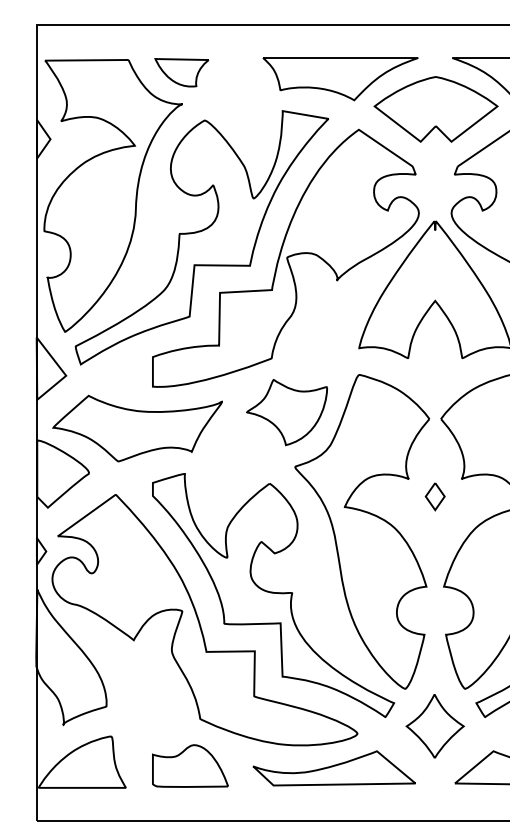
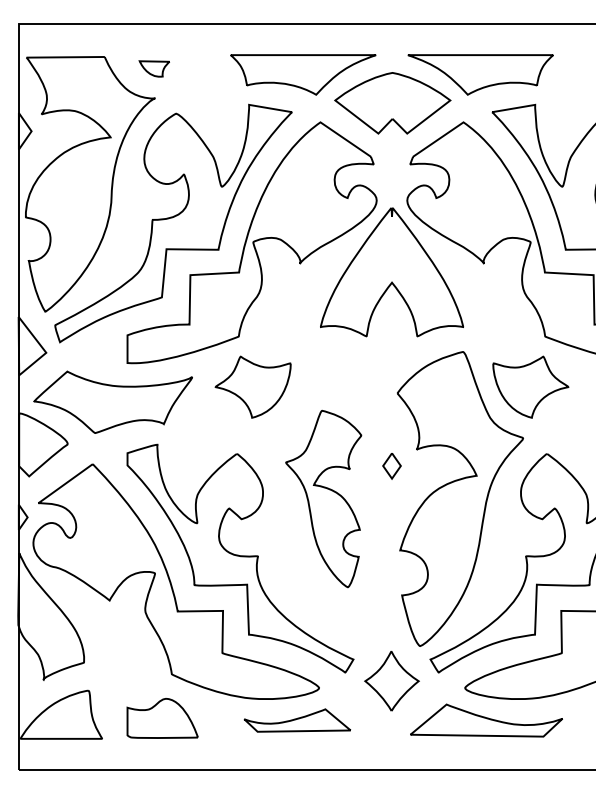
part: (181, 72) -> (154, 68), size x0.6
part: (362, 531) -> (323, 498), size x0.6
part: (334, 768) -> (297, 720), size x0.7

